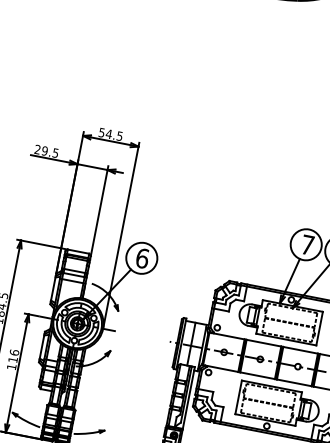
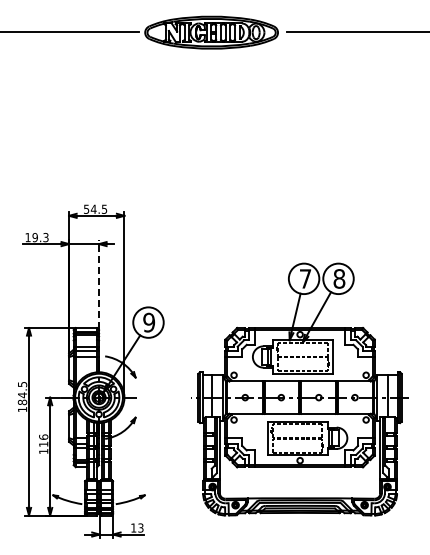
text: (46, 151) -> (36, 237), 29.5 -> 19.3
line: (100, 210) -> (99, 284), solid -> dashed
text: (142, 258) -> (149, 322), 6 -> 9

